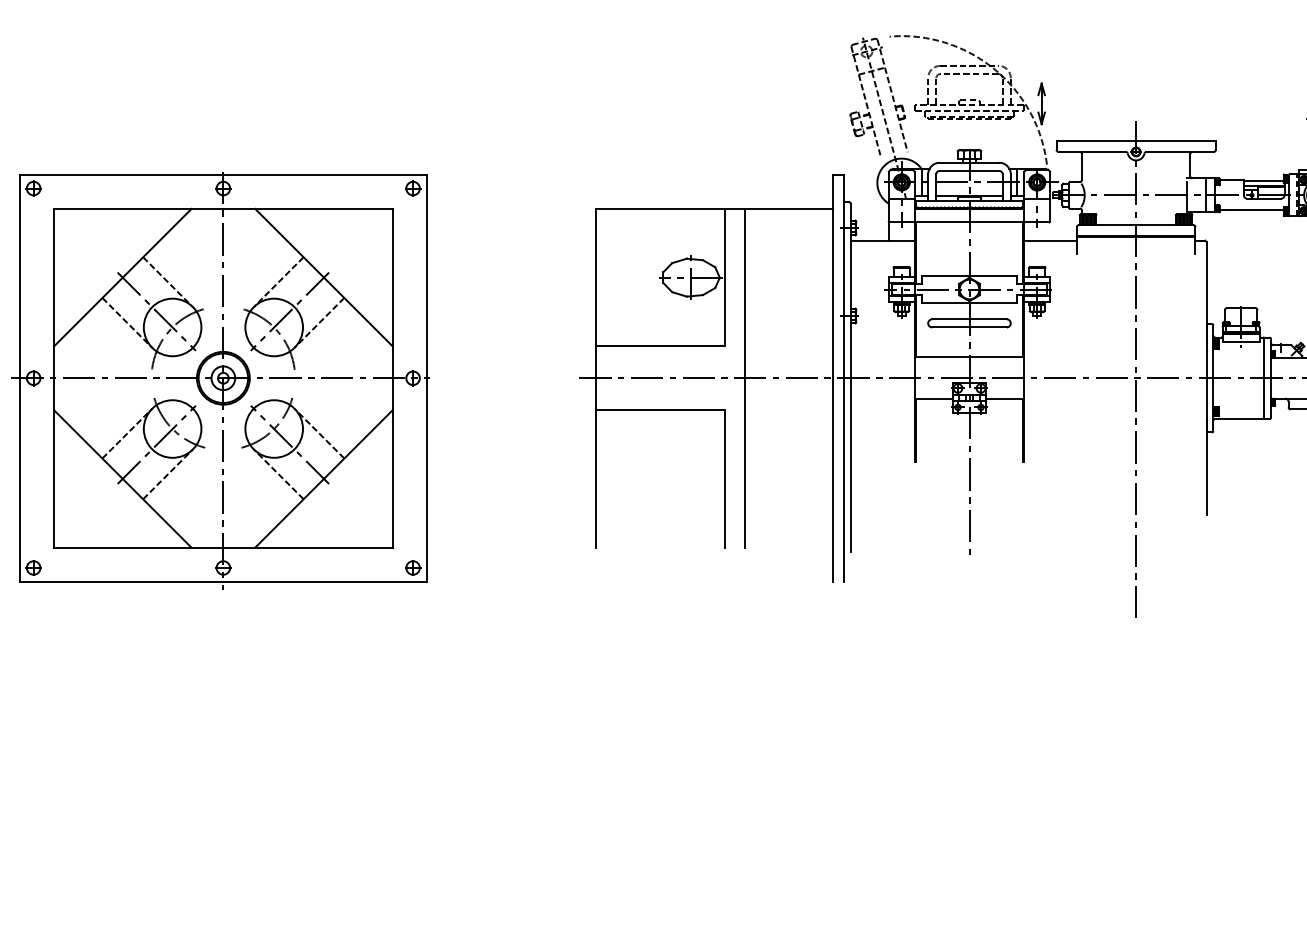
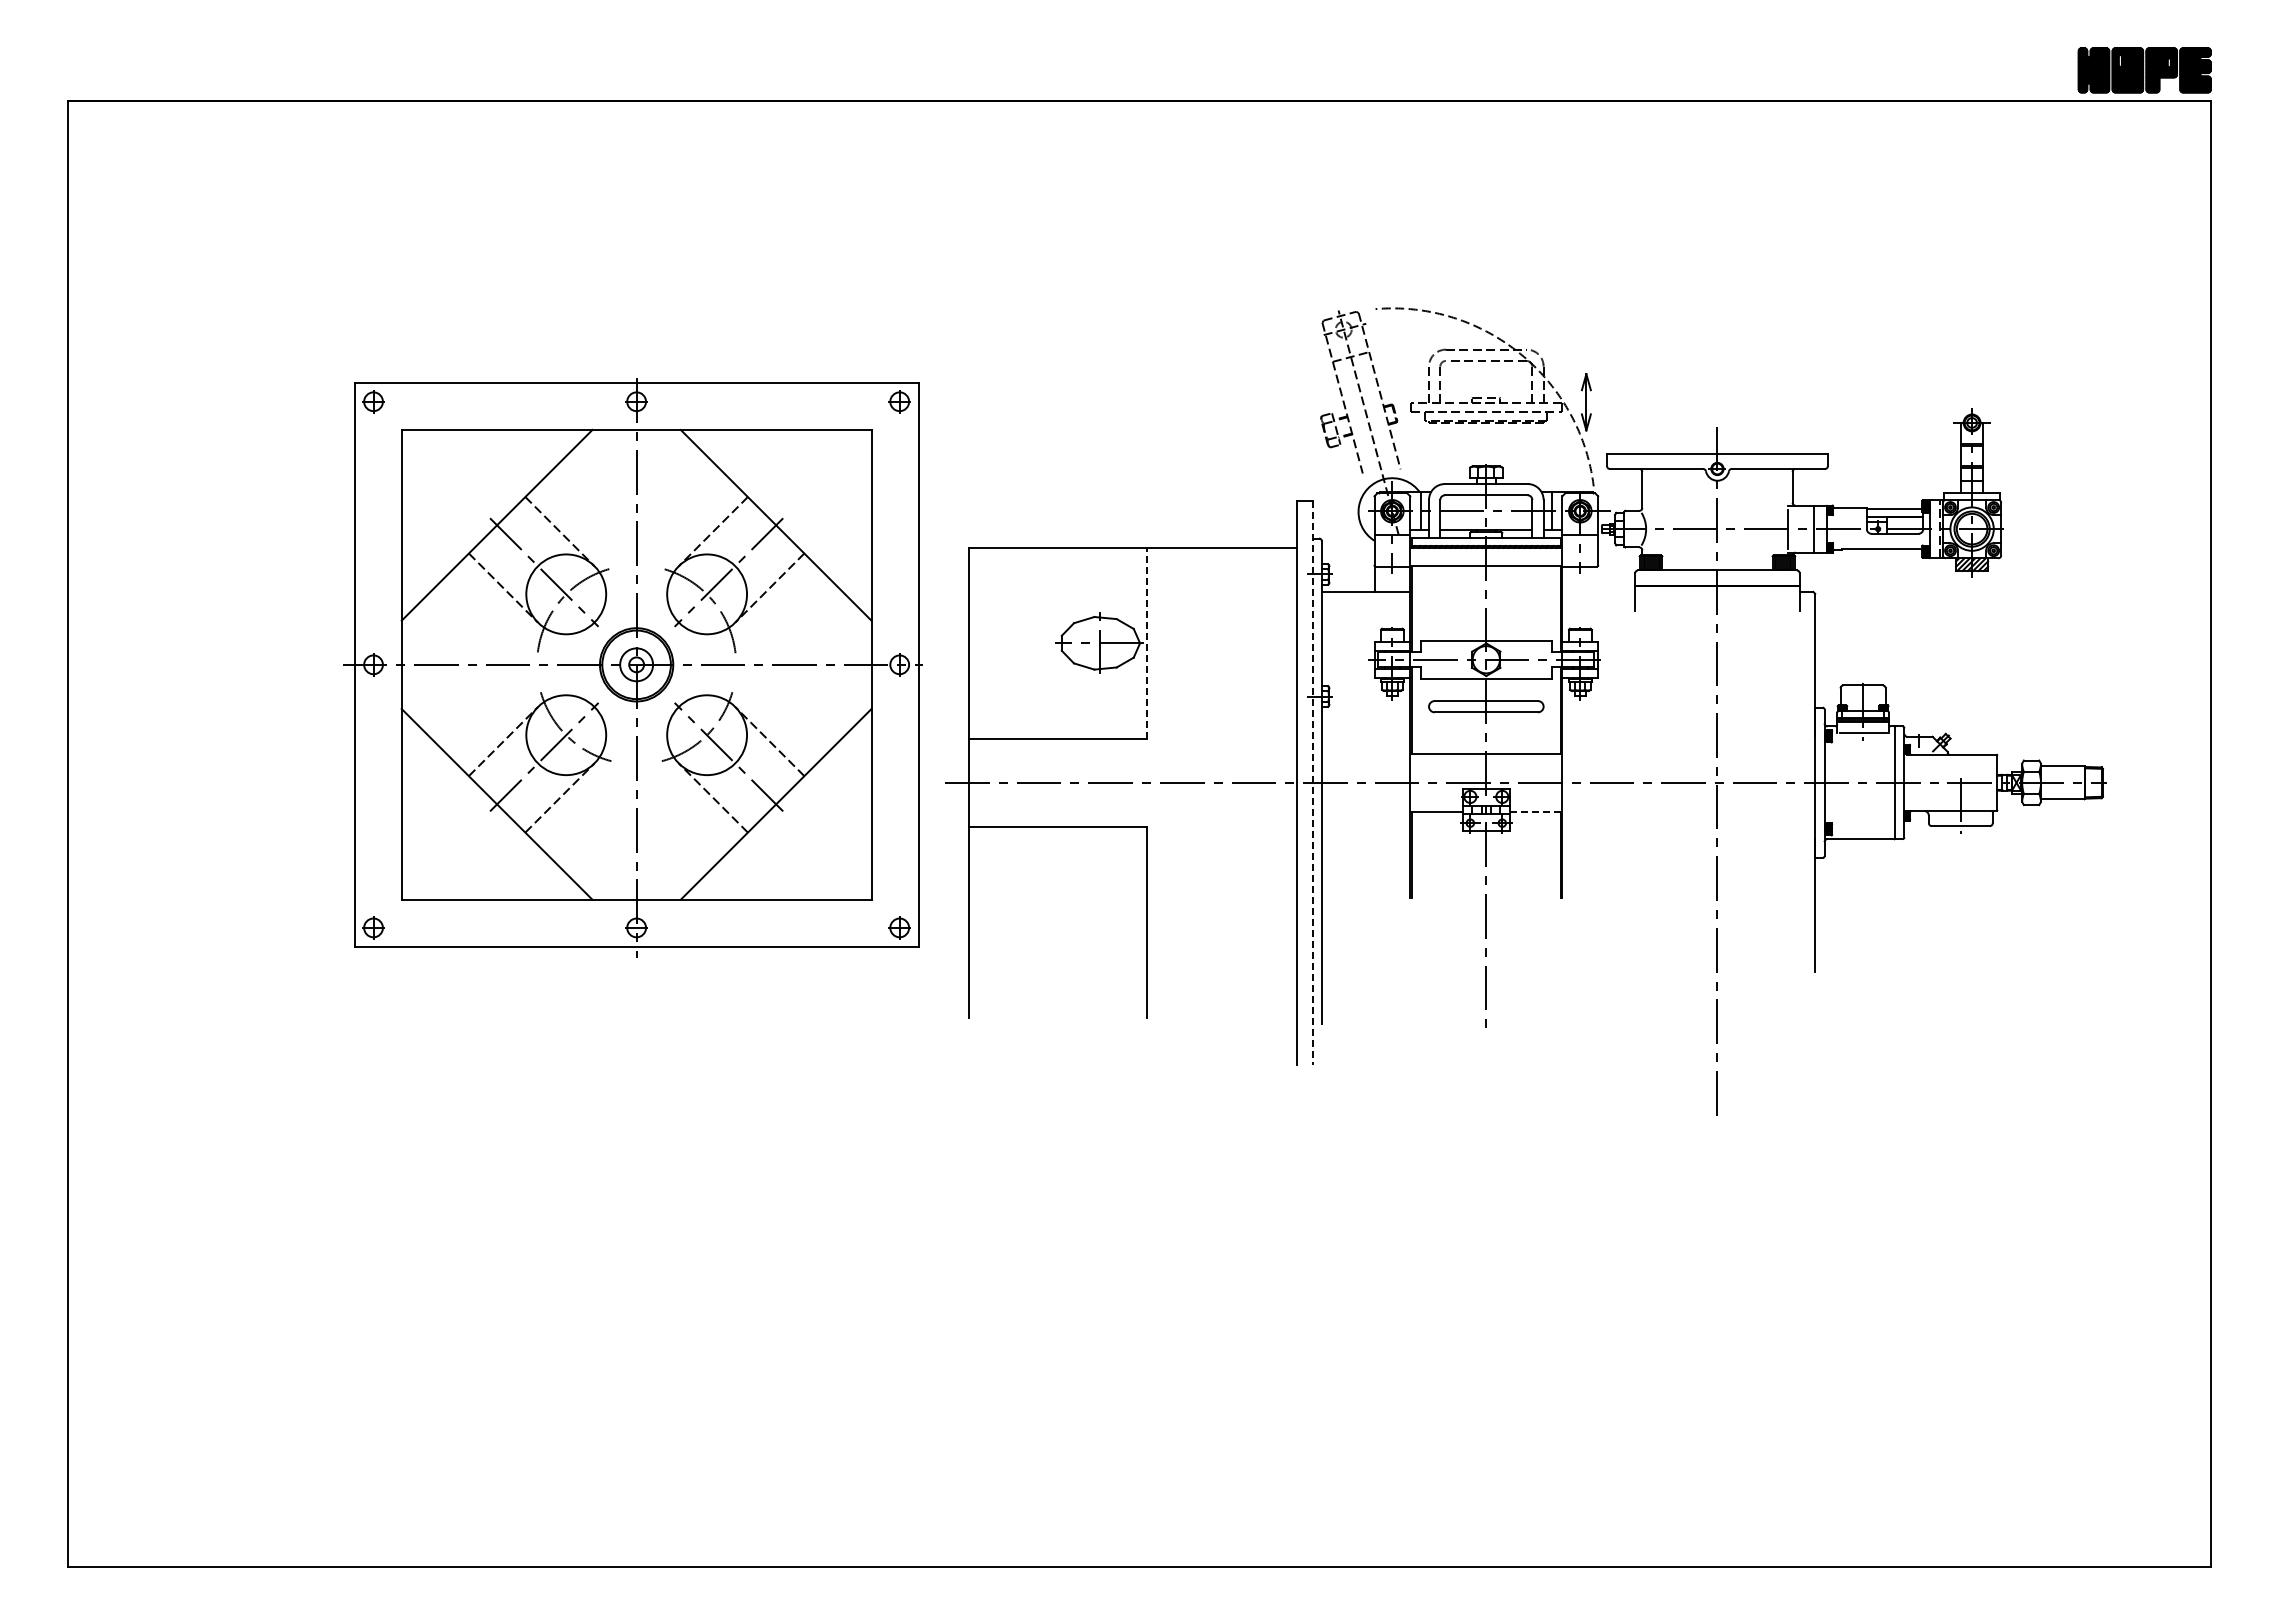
line: (1050, 240) -> (1598, 591), removed
line: (725, 277) -> (1147, 642), solid -> dashed
line: (745, 378) -> (1175, 782), removed
line: (844, 378) -> (1312, 782), solid -> dashed
part: (220, 380) -> (632, 667), moved
line: (1004, 398) -> (1534, 811), solid -> dashed

